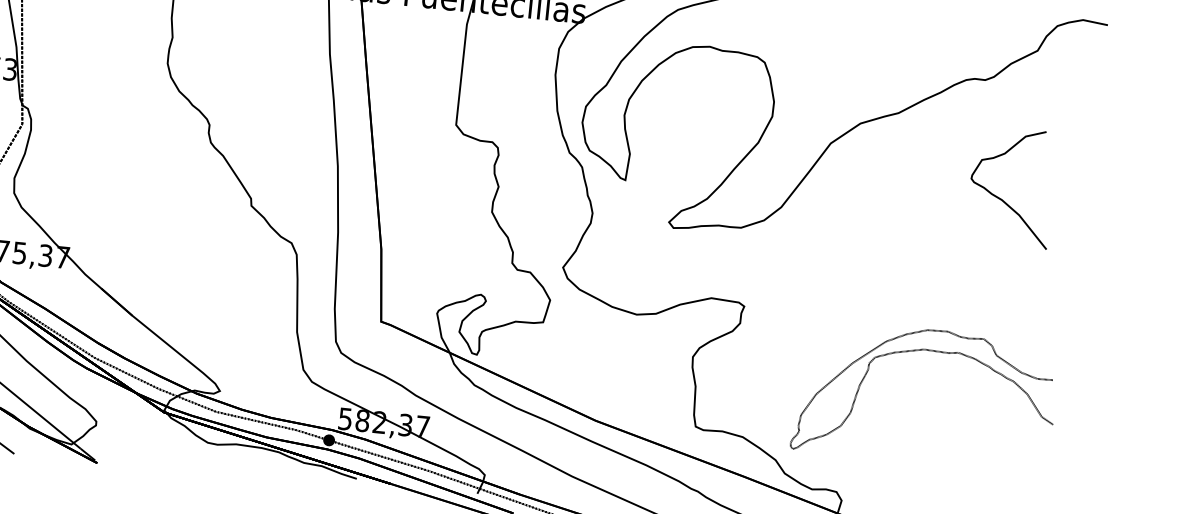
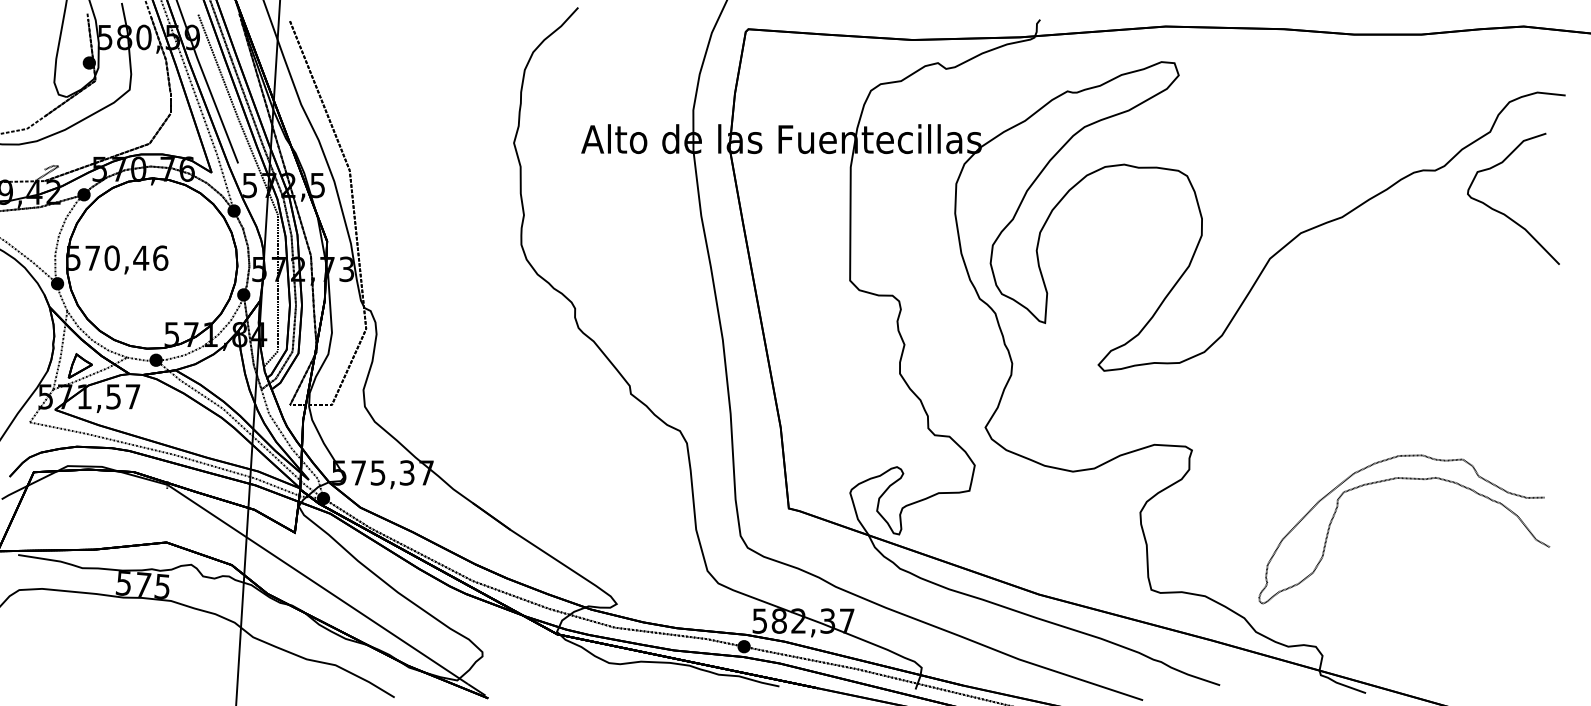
curve: (1003, 200) -> (1506, 214), moved

